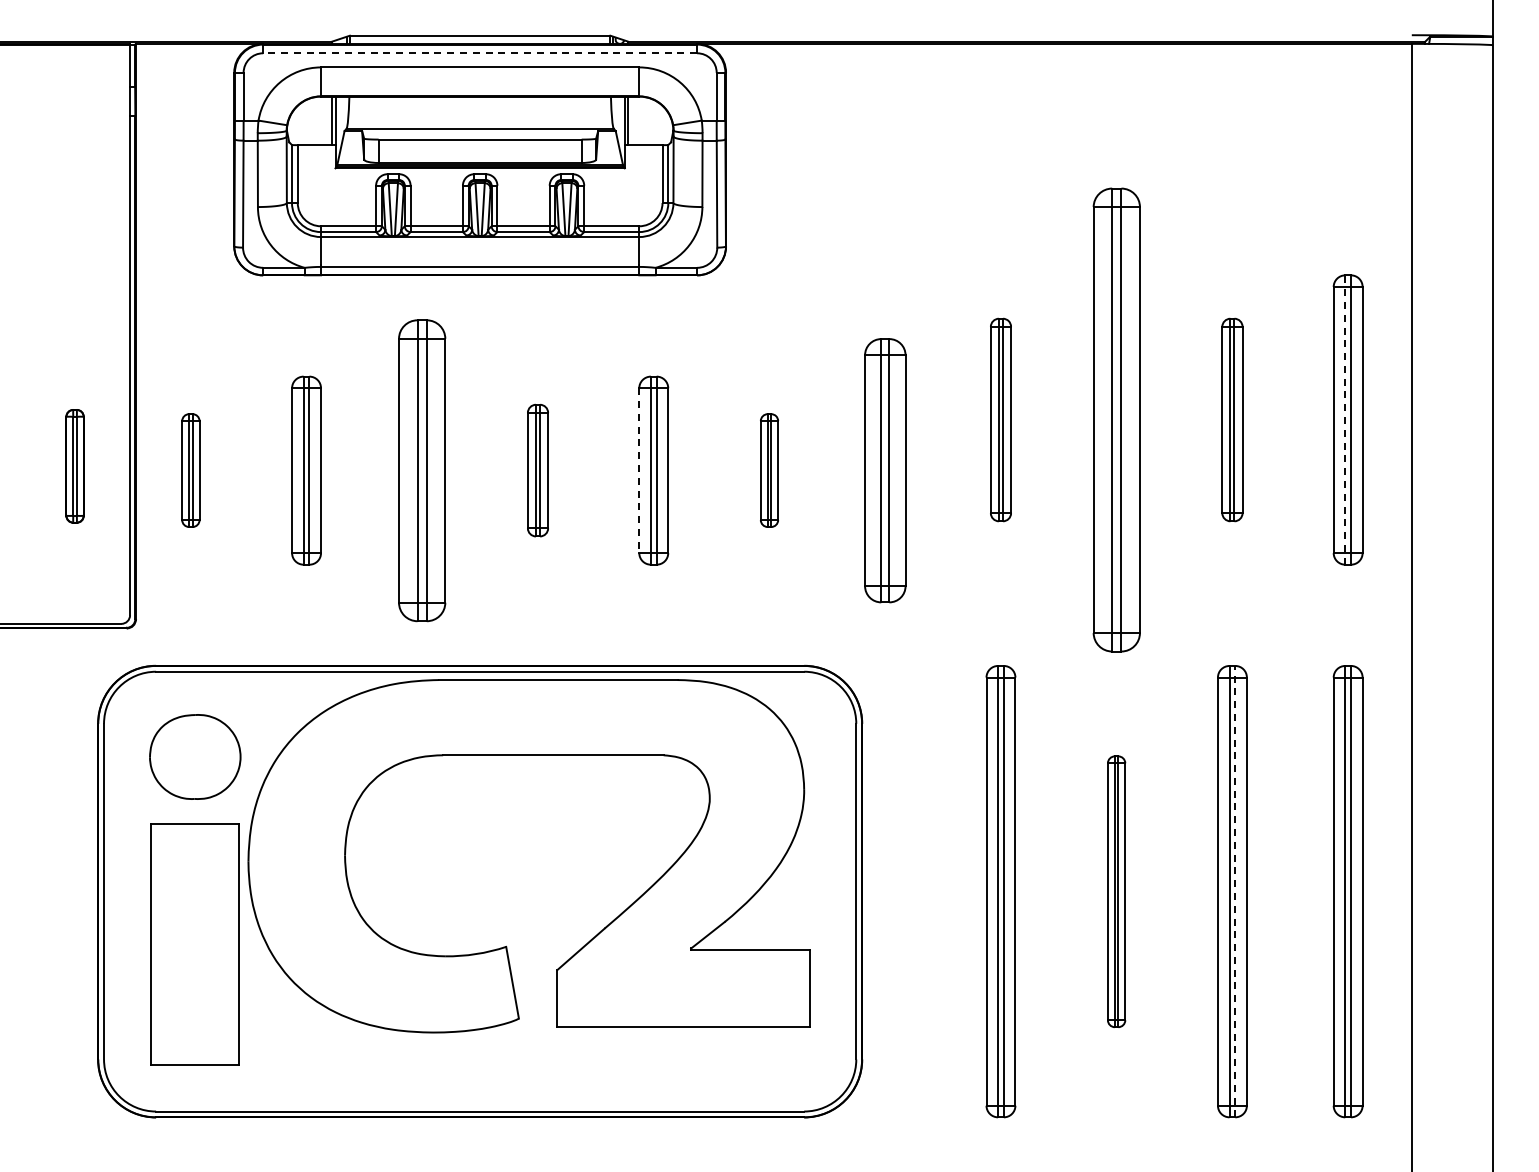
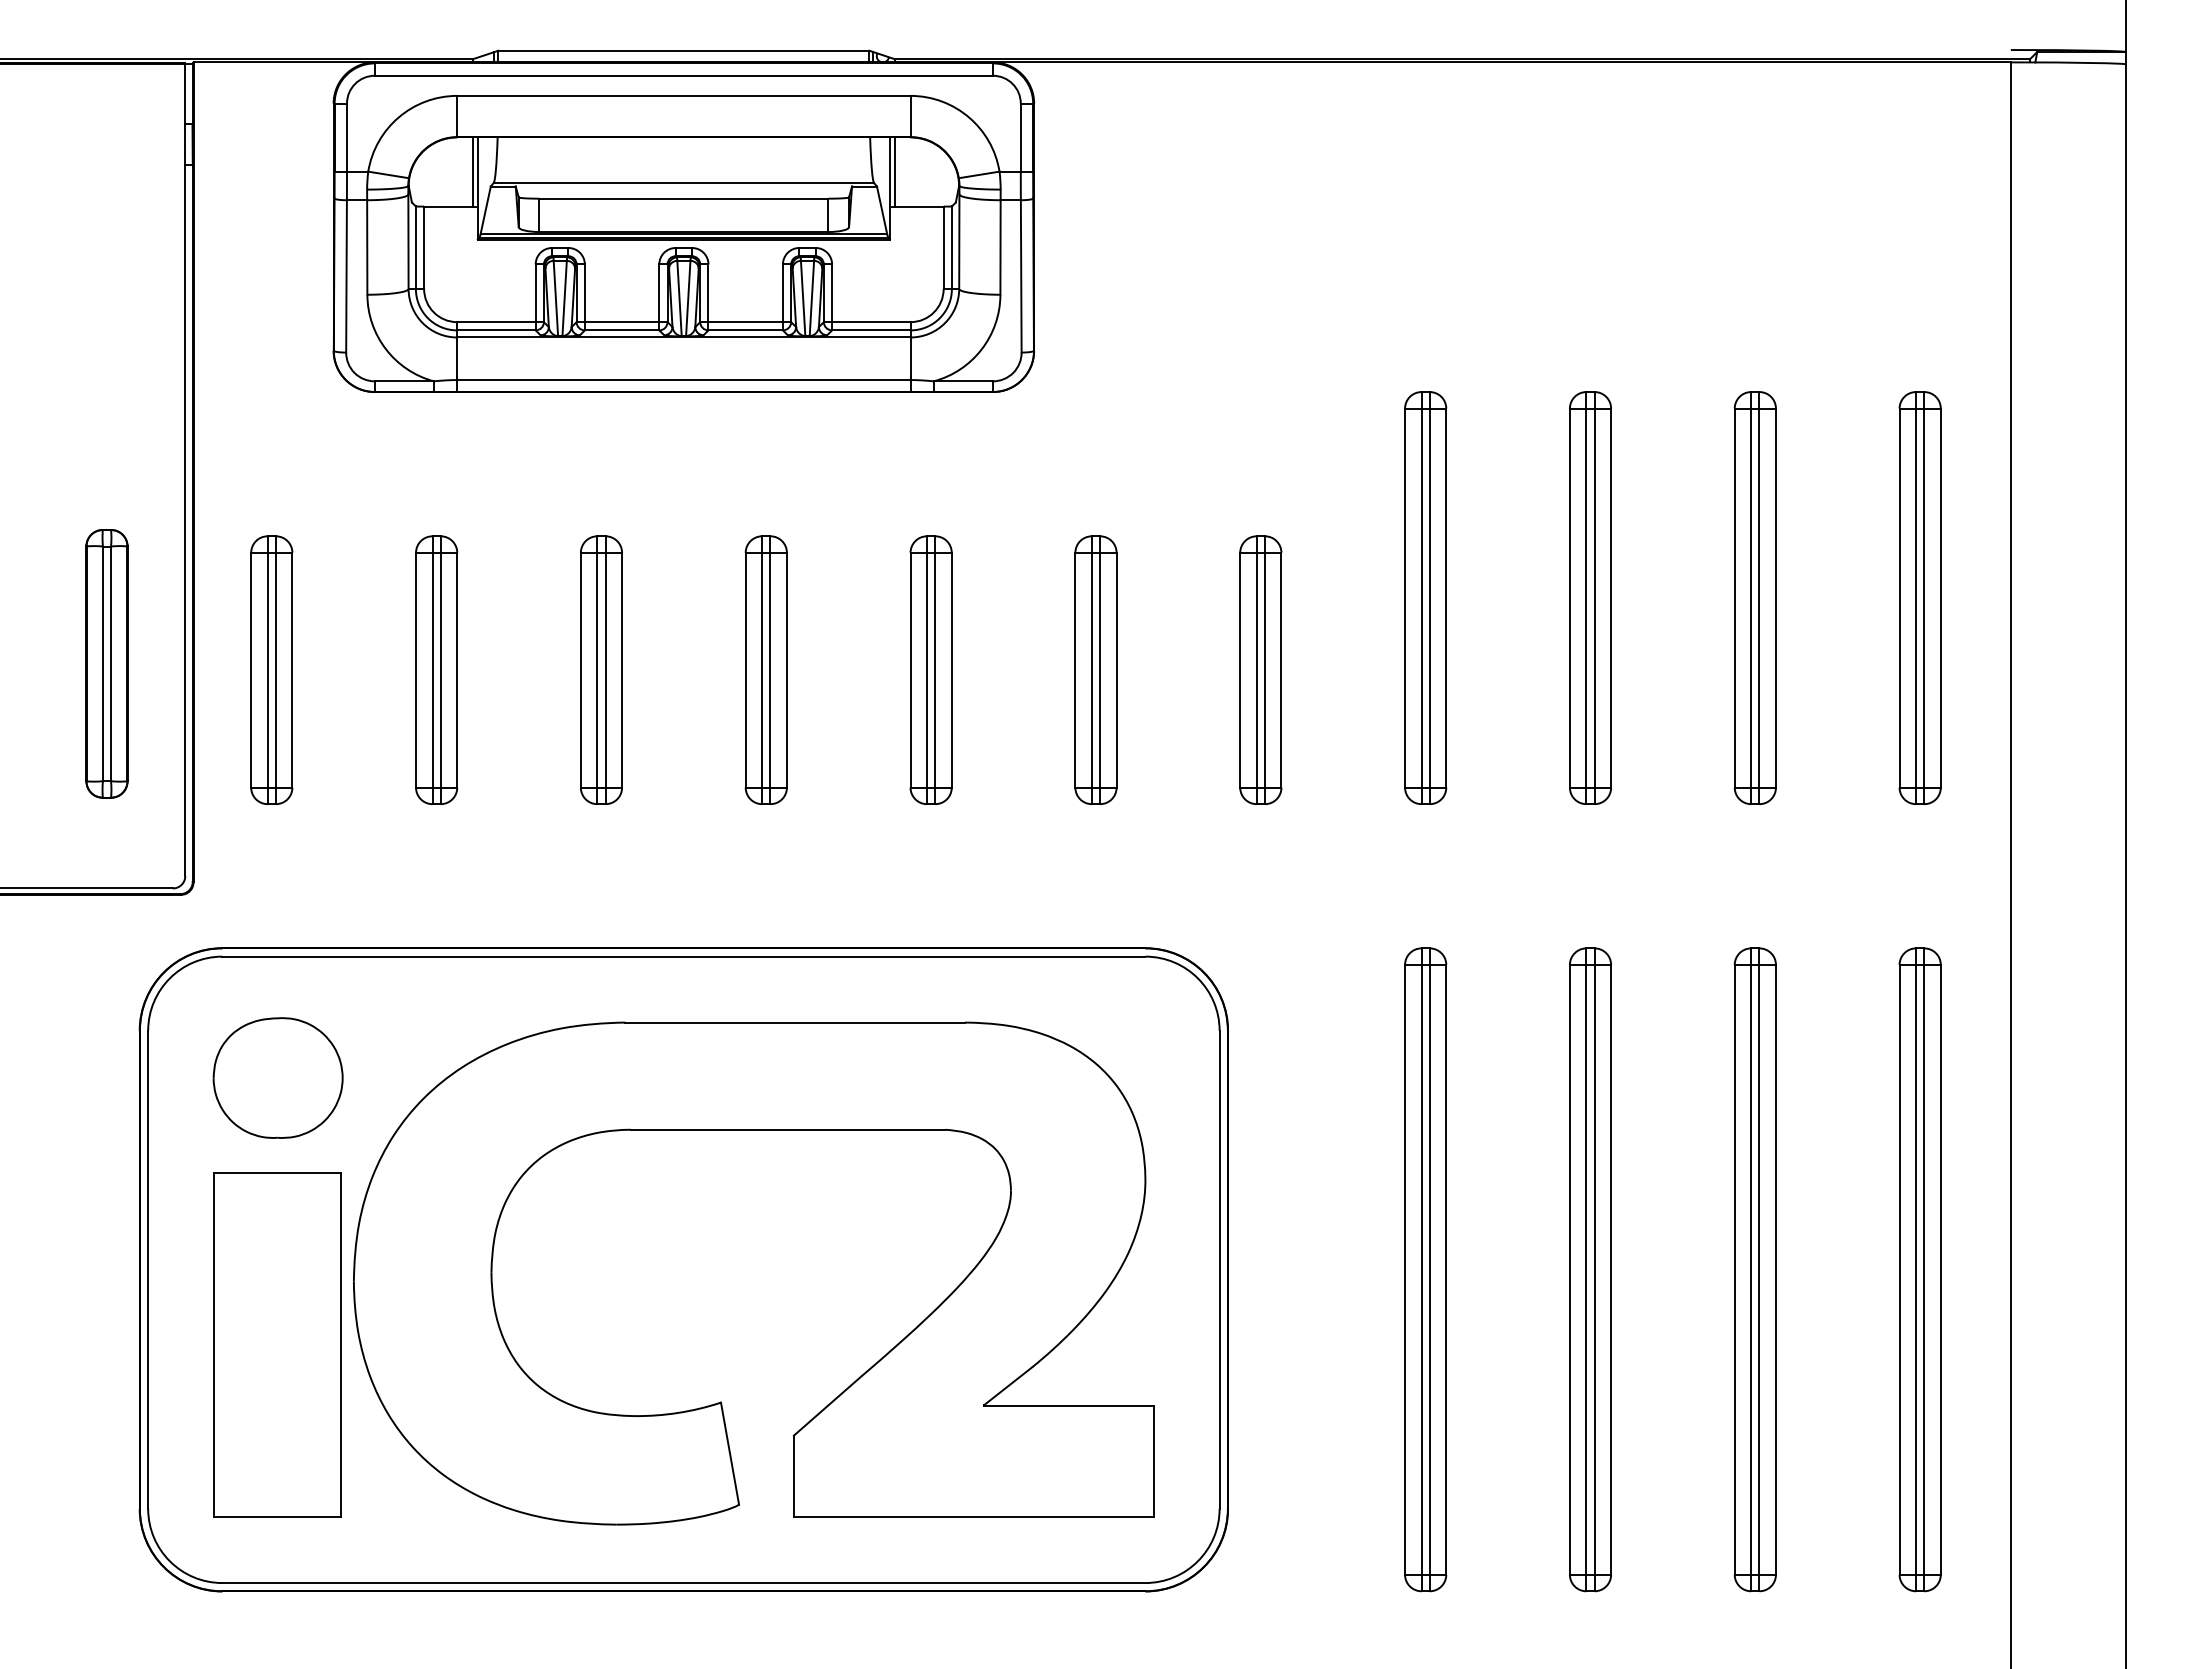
line: (480, 53) -> (684, 76), dashed -> solid
part: (1000, 419) -> (1425, 597), size x1.43
part: (1116, 419) -> (1590, 597), size x0.62
part: (1232, 419) -> (1755, 597), size x1.43
line: (1345, 420) -> (1916, 598), dashed -> solid
part: (74, 466) -> (106, 664), size x1.67
part: (190, 470) -> (271, 669), size x1.67
part: (422, 470) -> (601, 669), size x0.62
part: (537, 470) -> (765, 669), size x1.43
part: (769, 470) -> (1096, 669), size x1.67
part: (884, 470) -> (1259, 669), size x0.71
line: (639, 471) -> (910, 671), dashed -> solid
part: (1116, 891) -> (1590, 1269), size x1.67
line: (1235, 891) -> (1759, 1269), dashed -> solid
part: (506, 945) -> (721, 1400), moved

